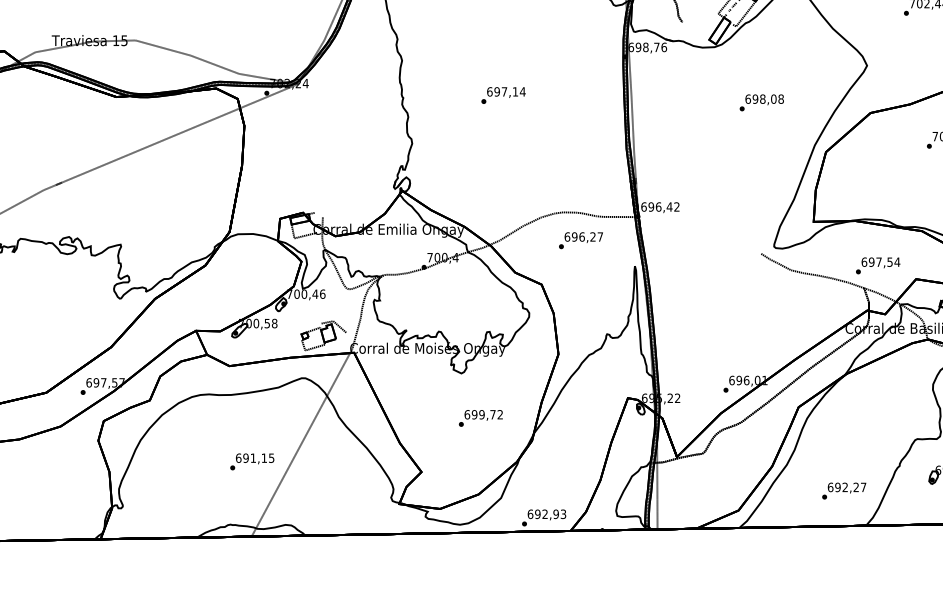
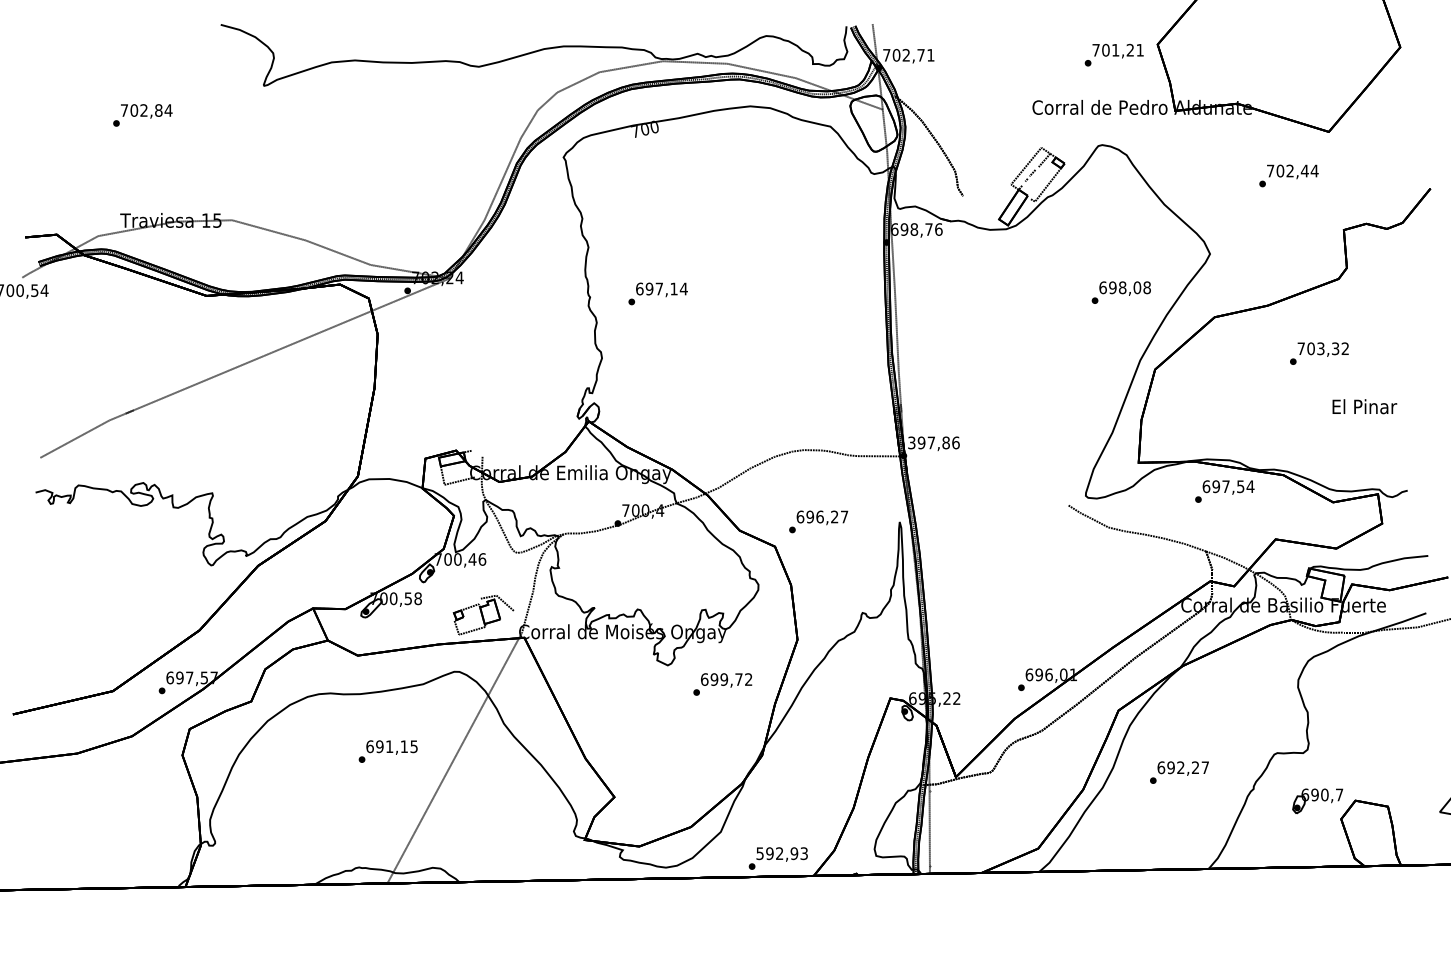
text: (503, 95) -> (657, 293), moved
text: (761, 102) -> (1120, 292), moved
text: (660, 206) -> (933, 442), 696,42 -> 397,86
text: (580, 240) -> (818, 521), moved
text: (877, 265) -> (1224, 491), moved
text: (480, 418) -> (722, 684), moved
text: (251, 461) -> (387, 751), moved
text: (844, 490) -> (1179, 772), moved
text: (530, 514) -> (759, 853), 692,93 -> 592,93

